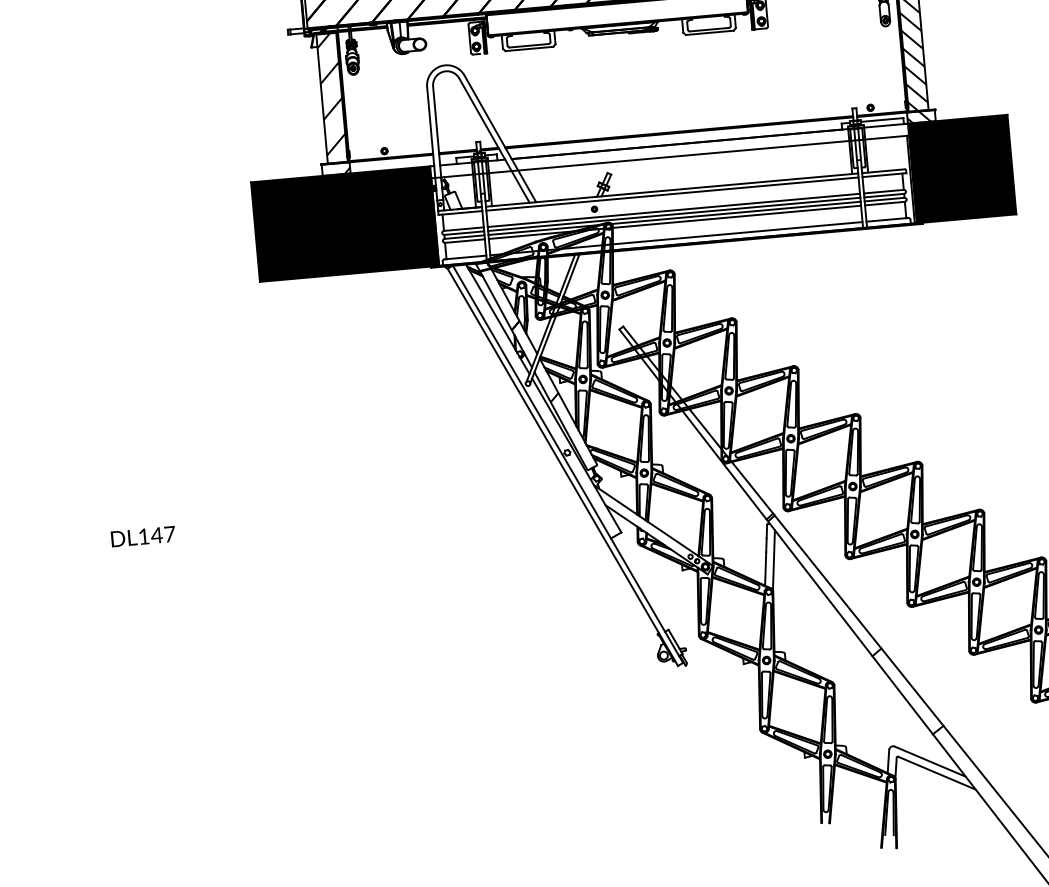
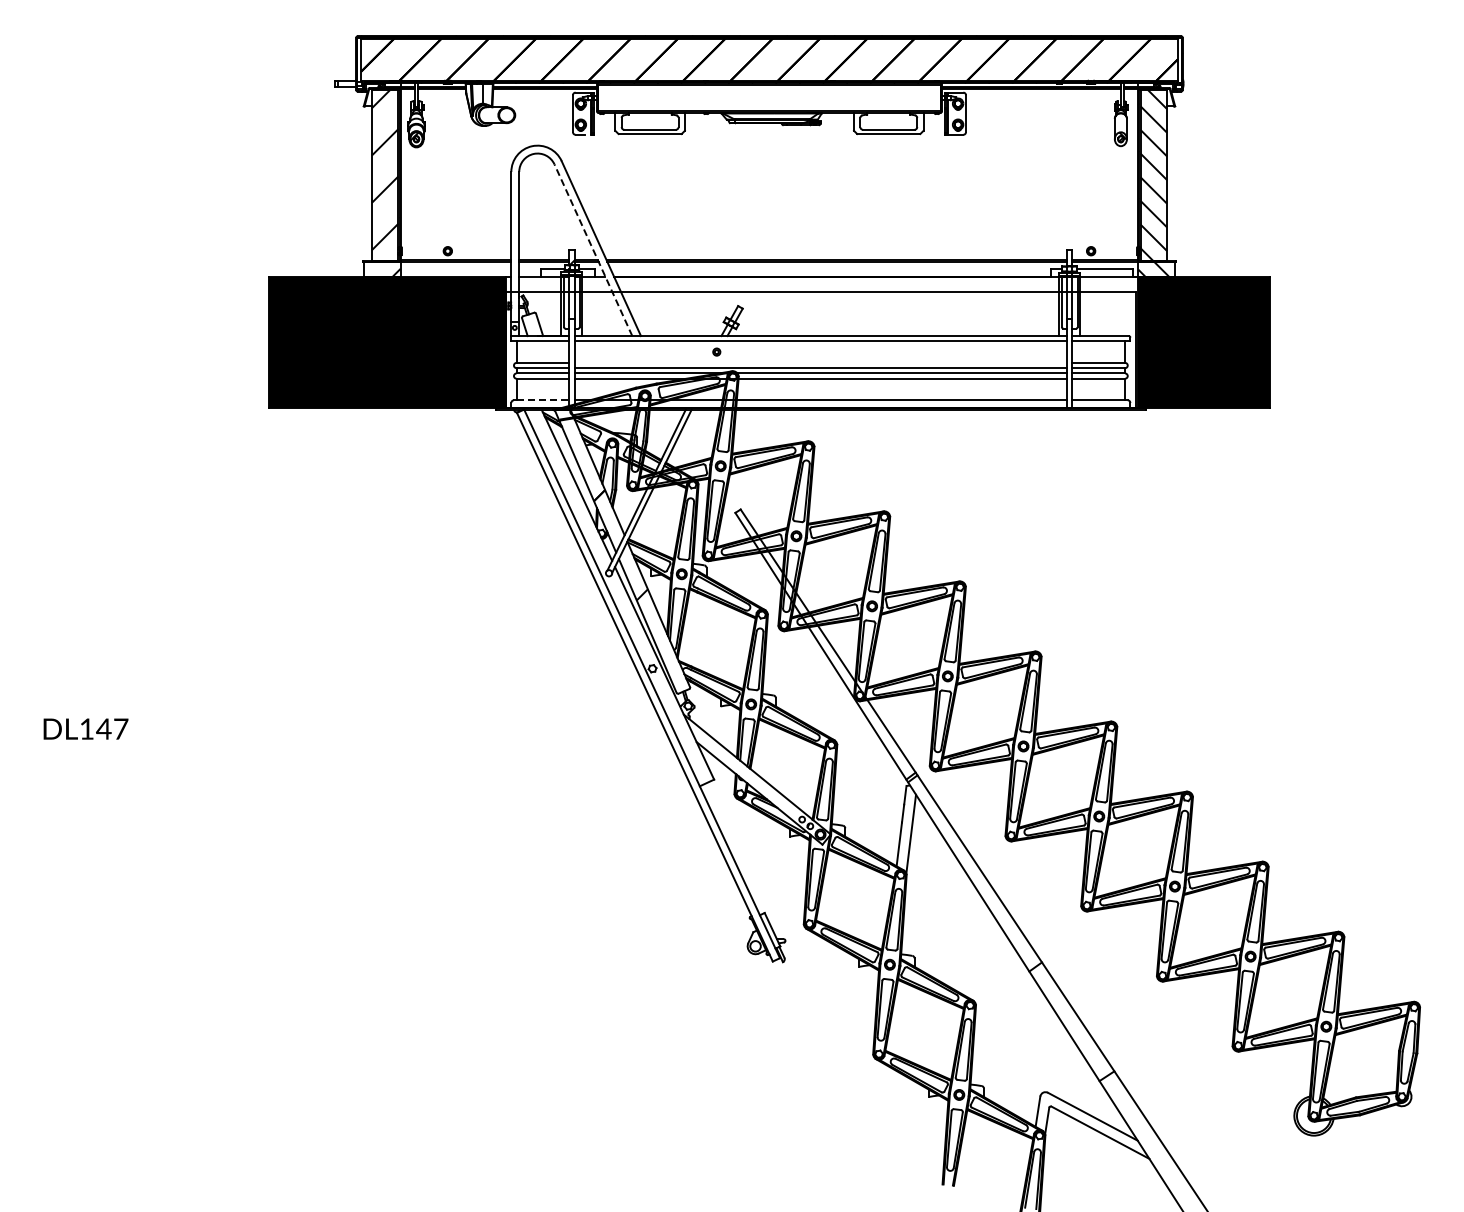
line: (494, 140) -> (593, 249), solid -> dashed
line: (673, 210) -> (820, 362), removed
line: (466, 257) -> (543, 400), solid -> dashed

